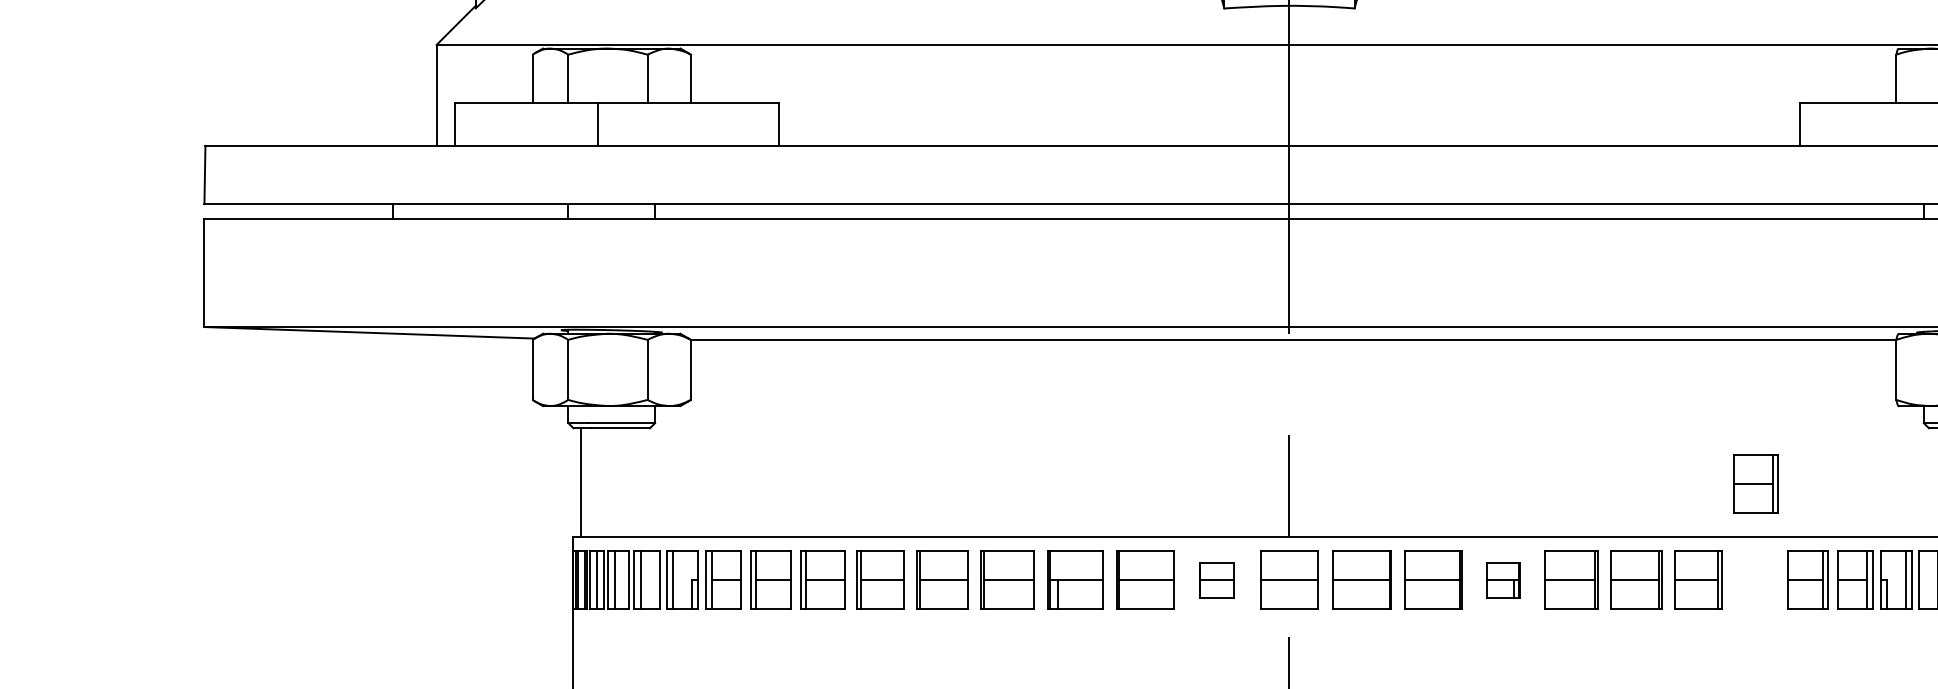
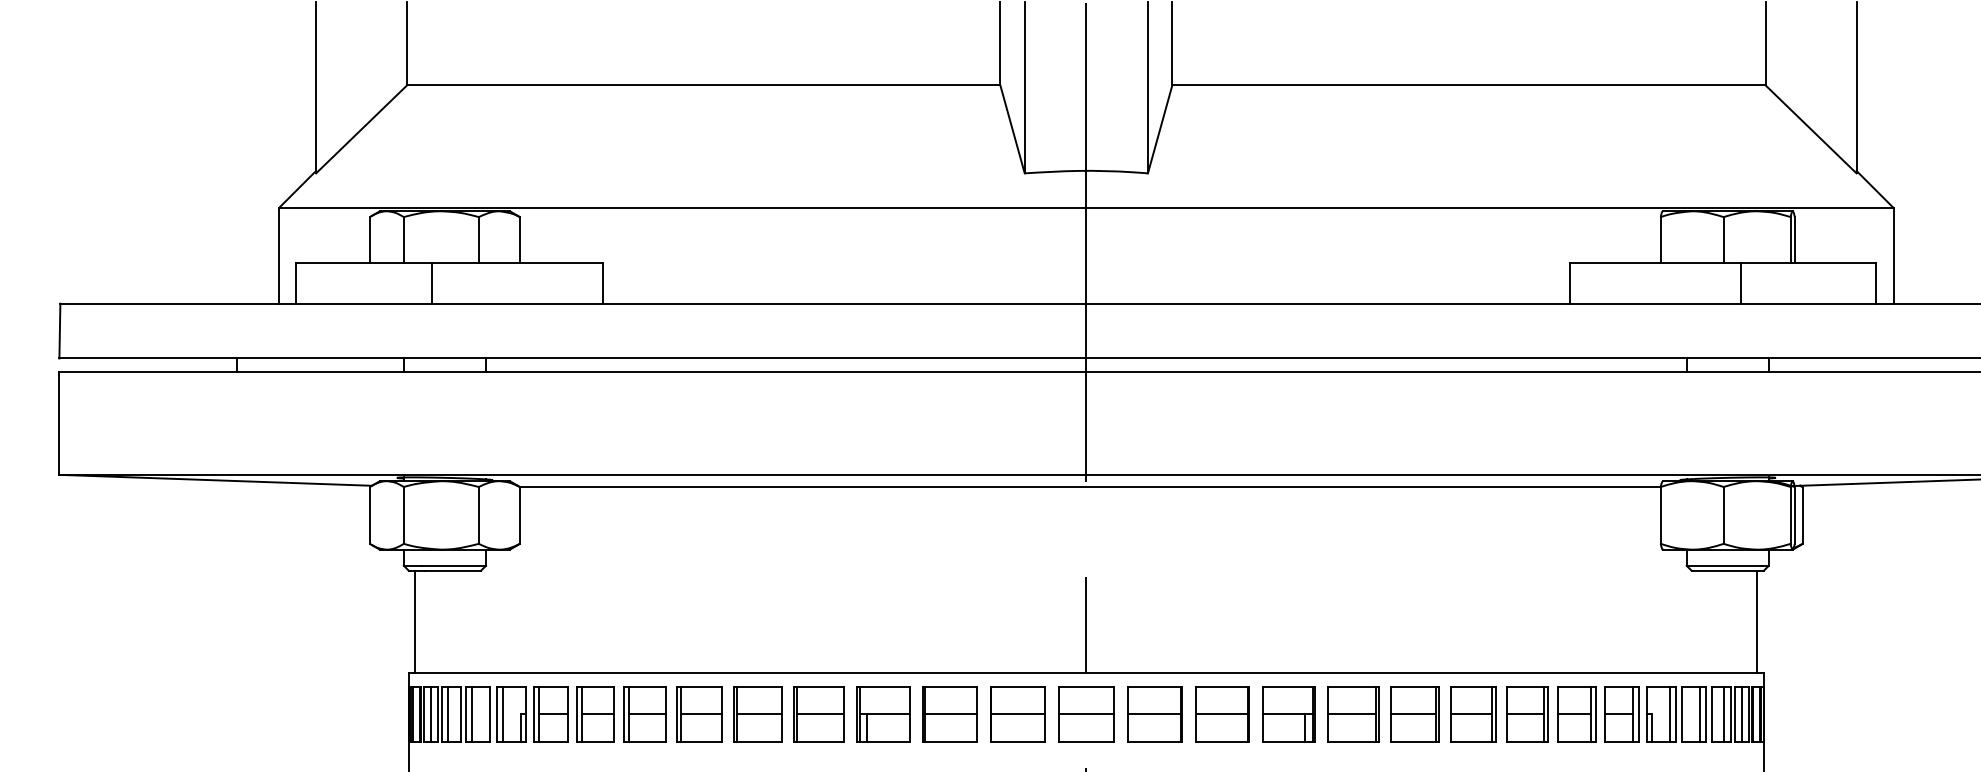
part: (1755, 484) -> (1527, 714), moved
part: (1216, 580) -> (1017, 714), size x1.67
part: (1503, 580) -> (1288, 714), size x1.67

